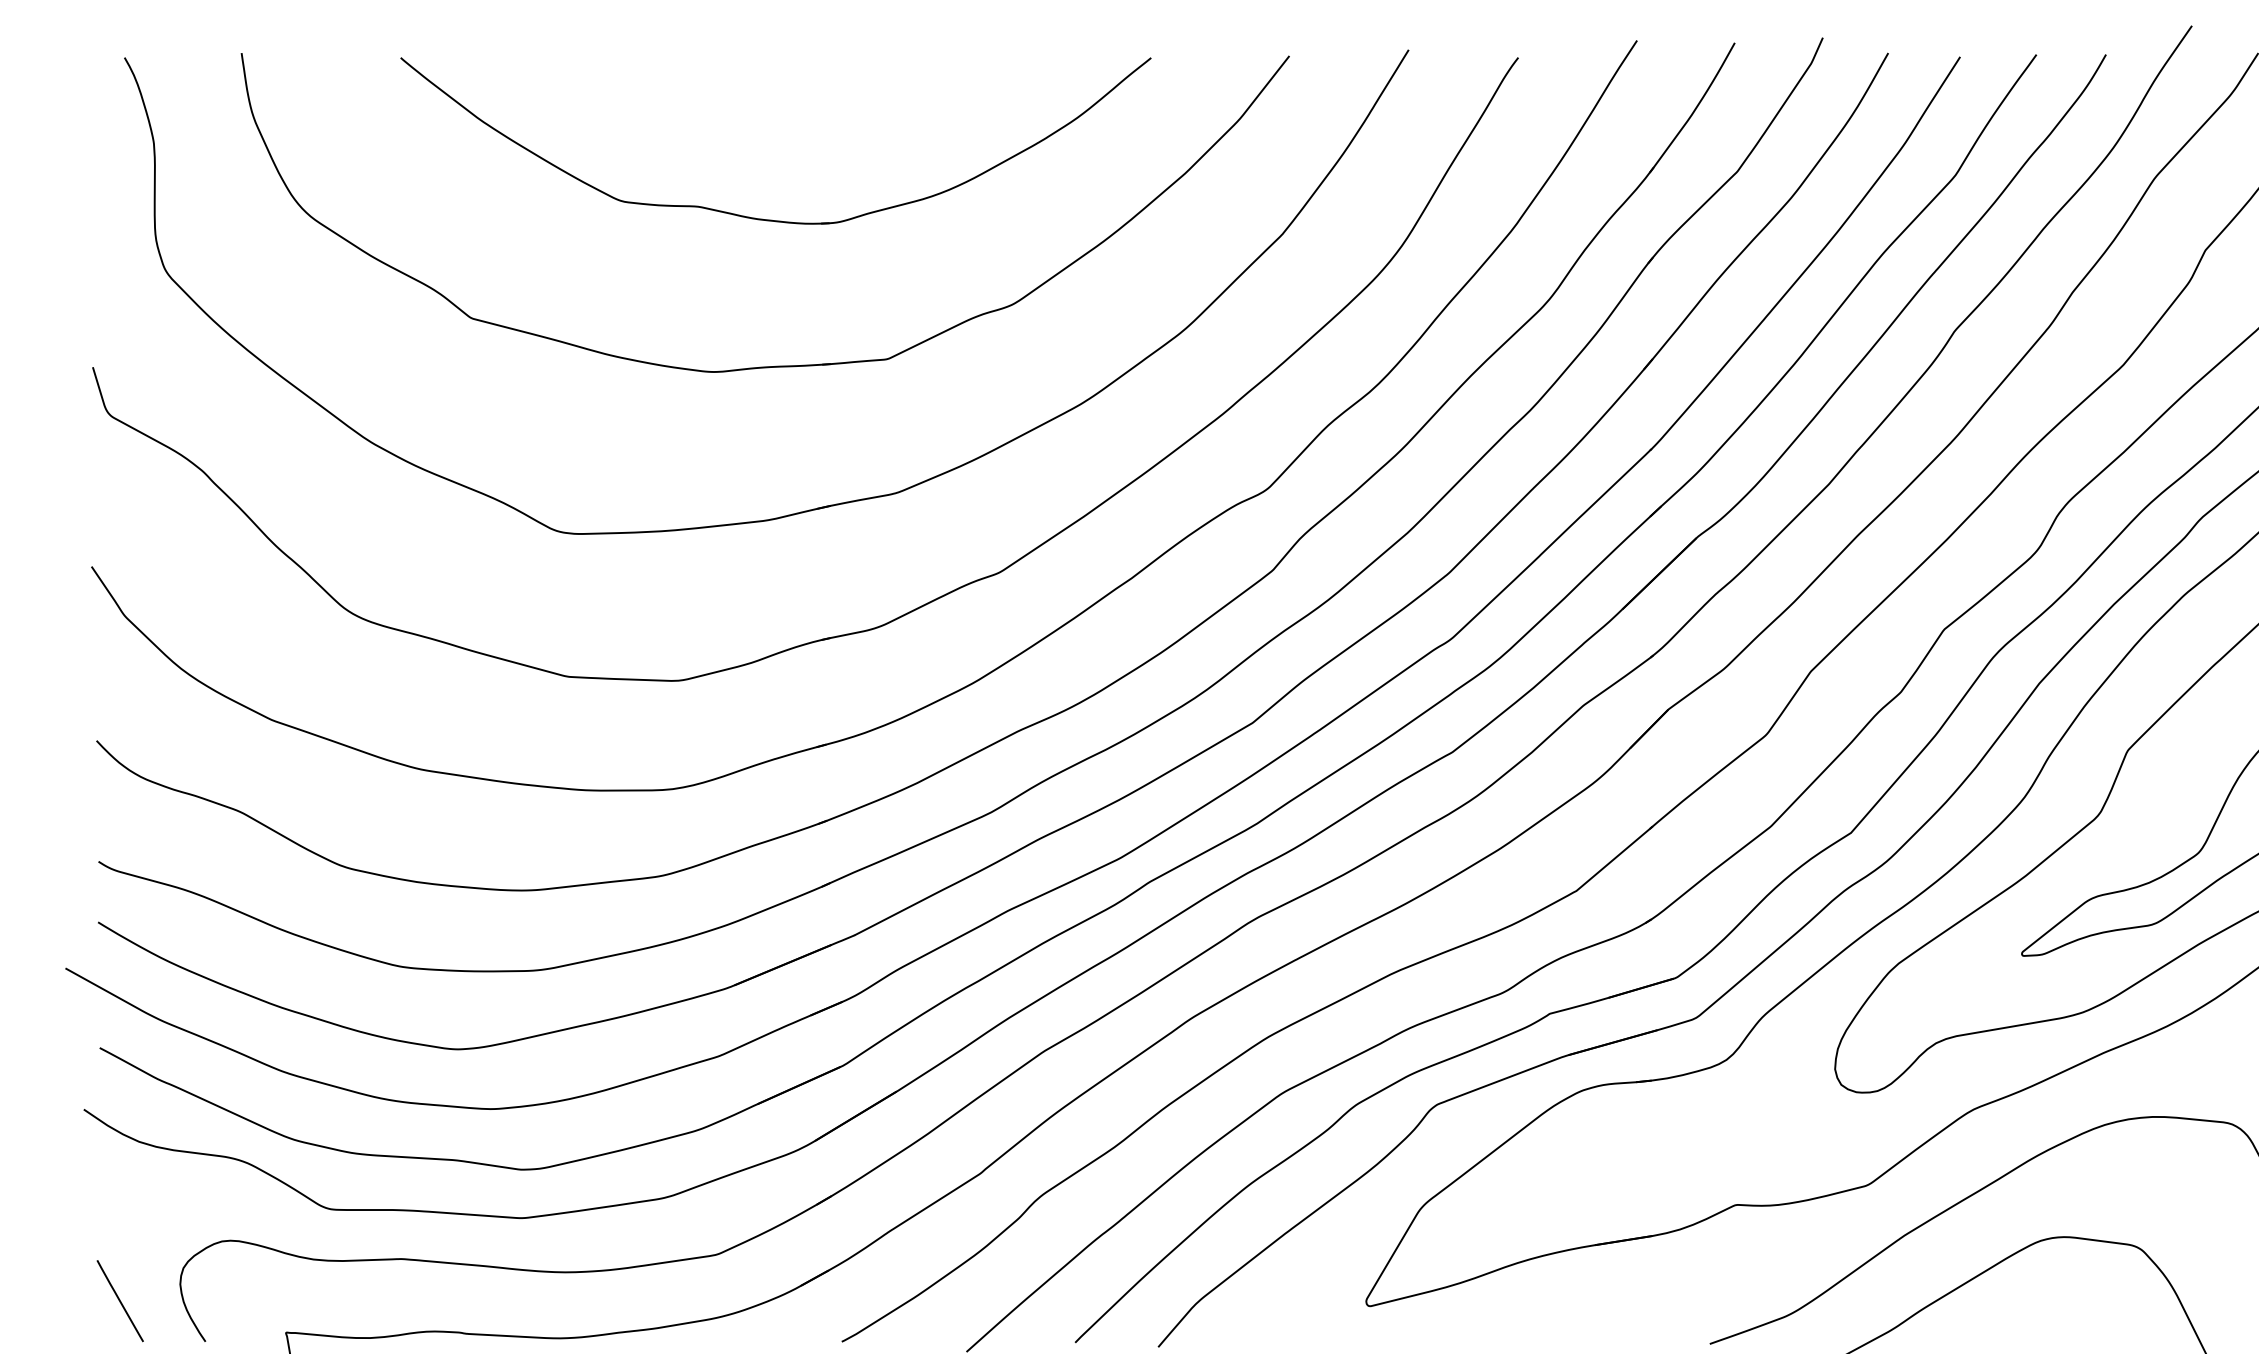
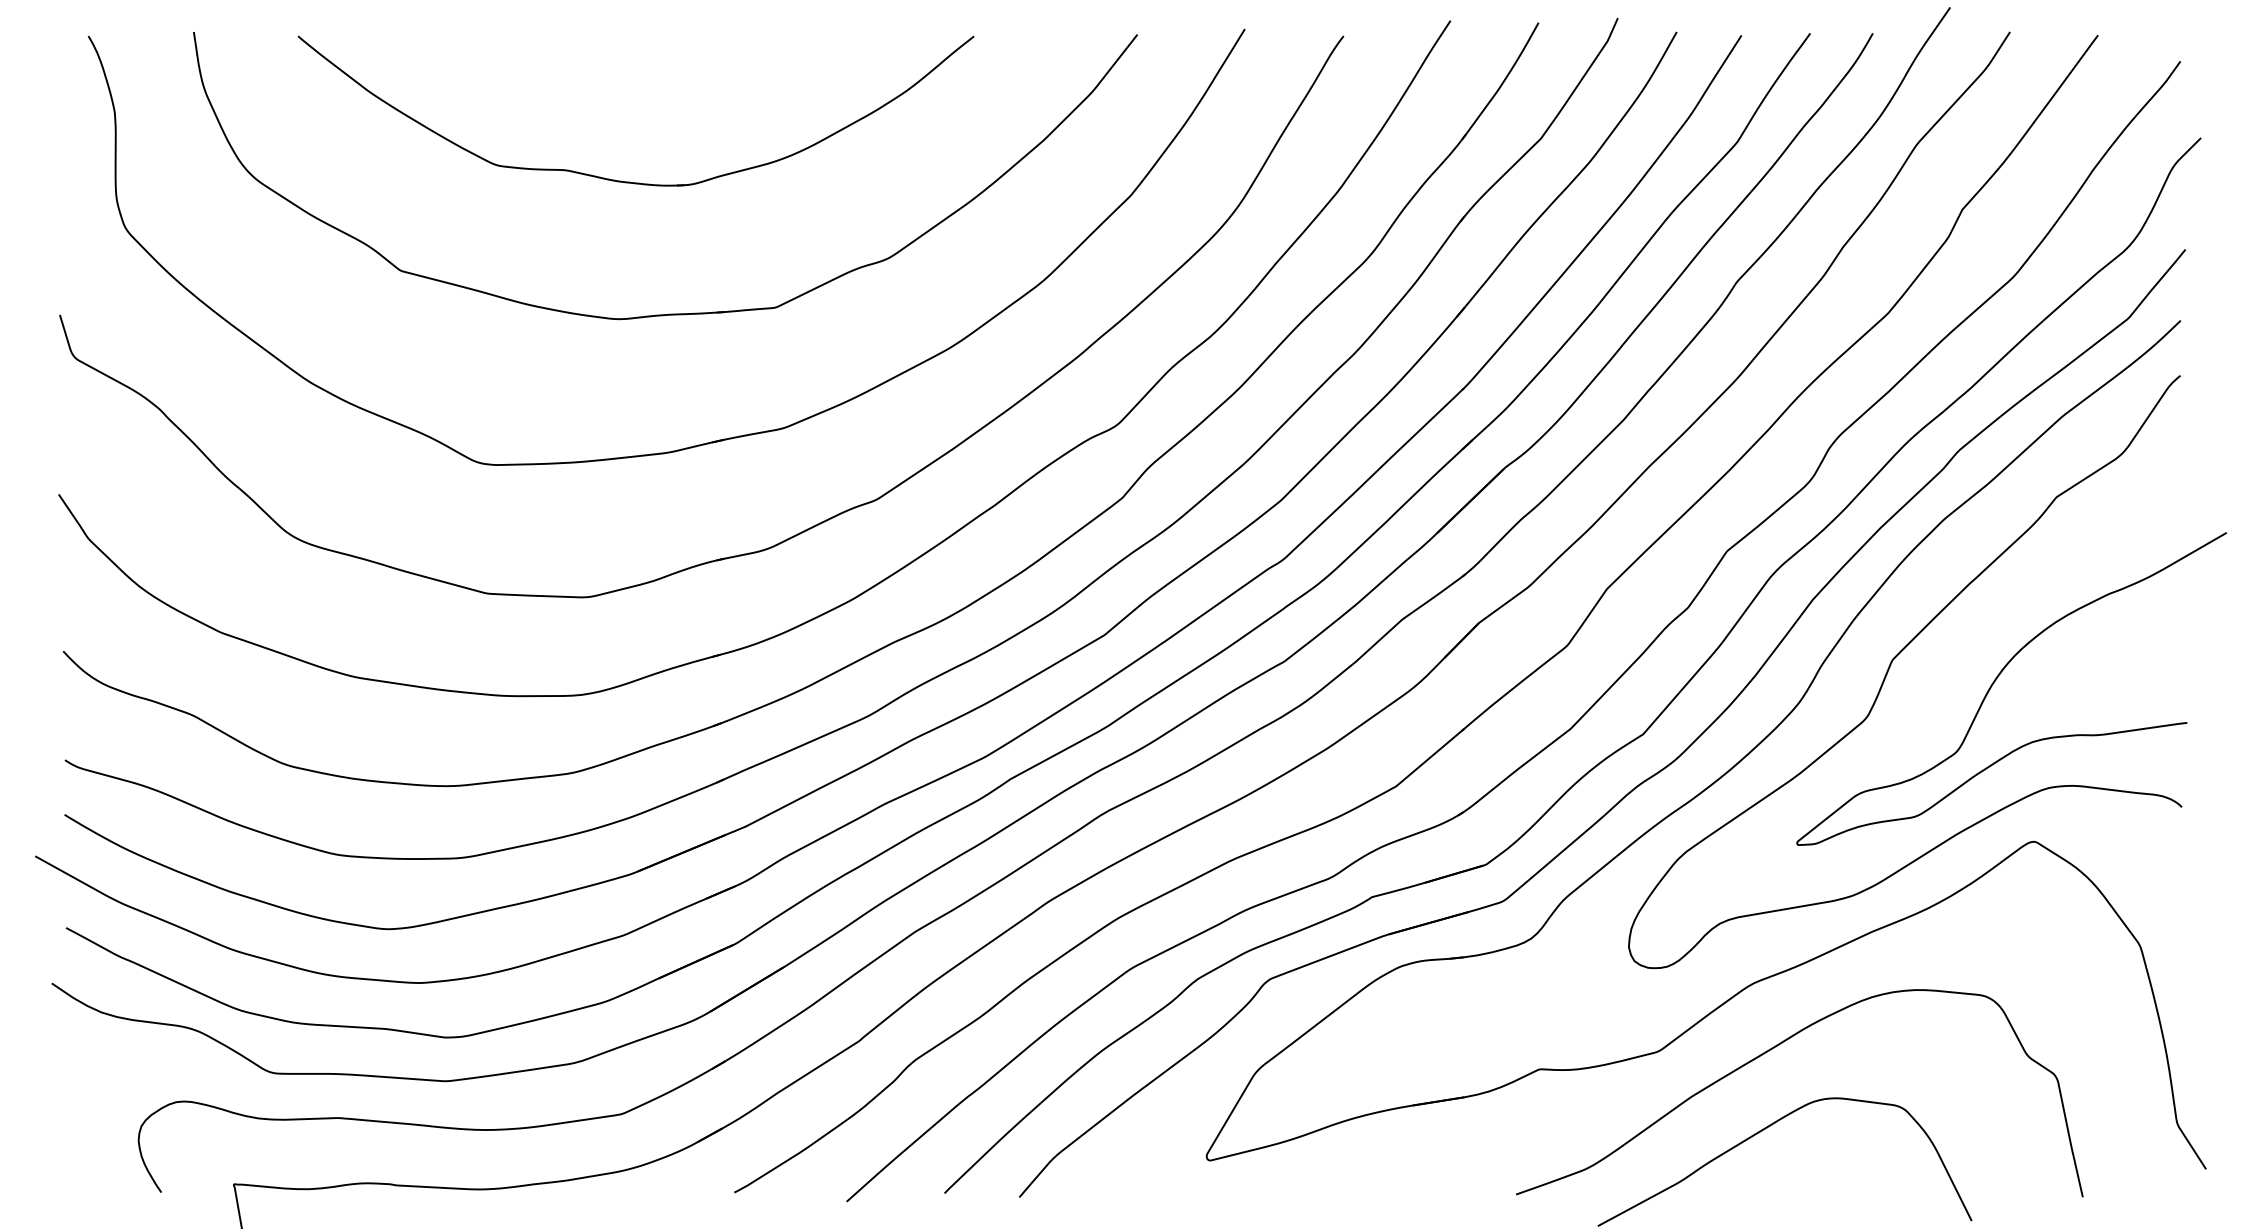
part: (769, 219) -> (630, 181), moved
line: (120, 1300) -> (84, 1155), removed

